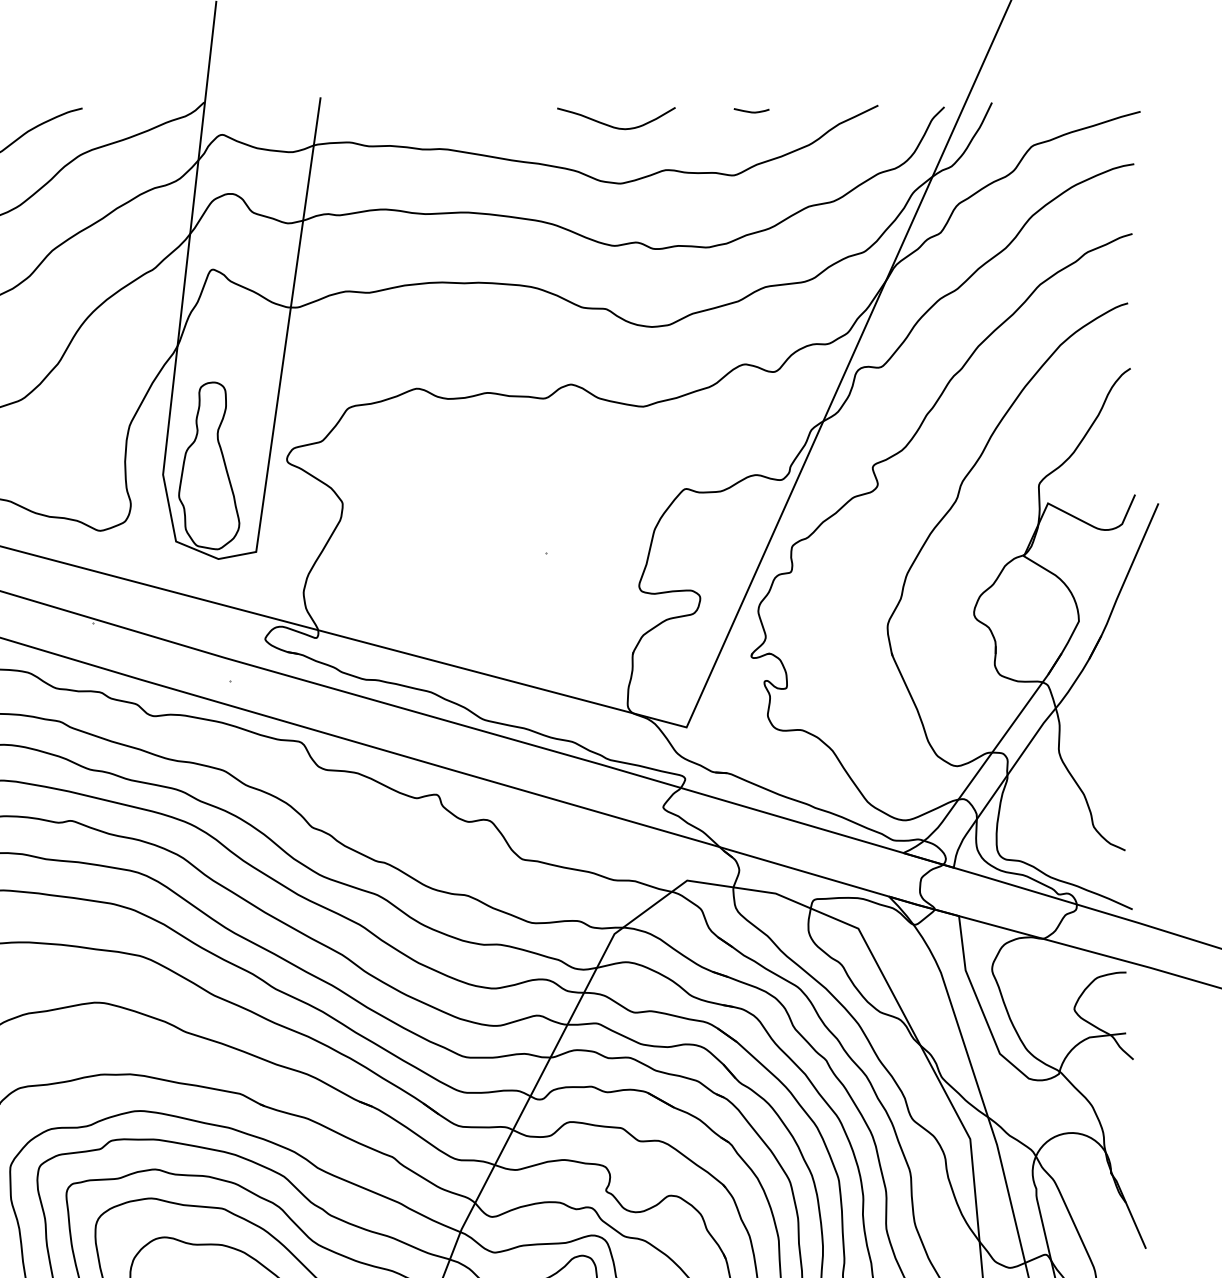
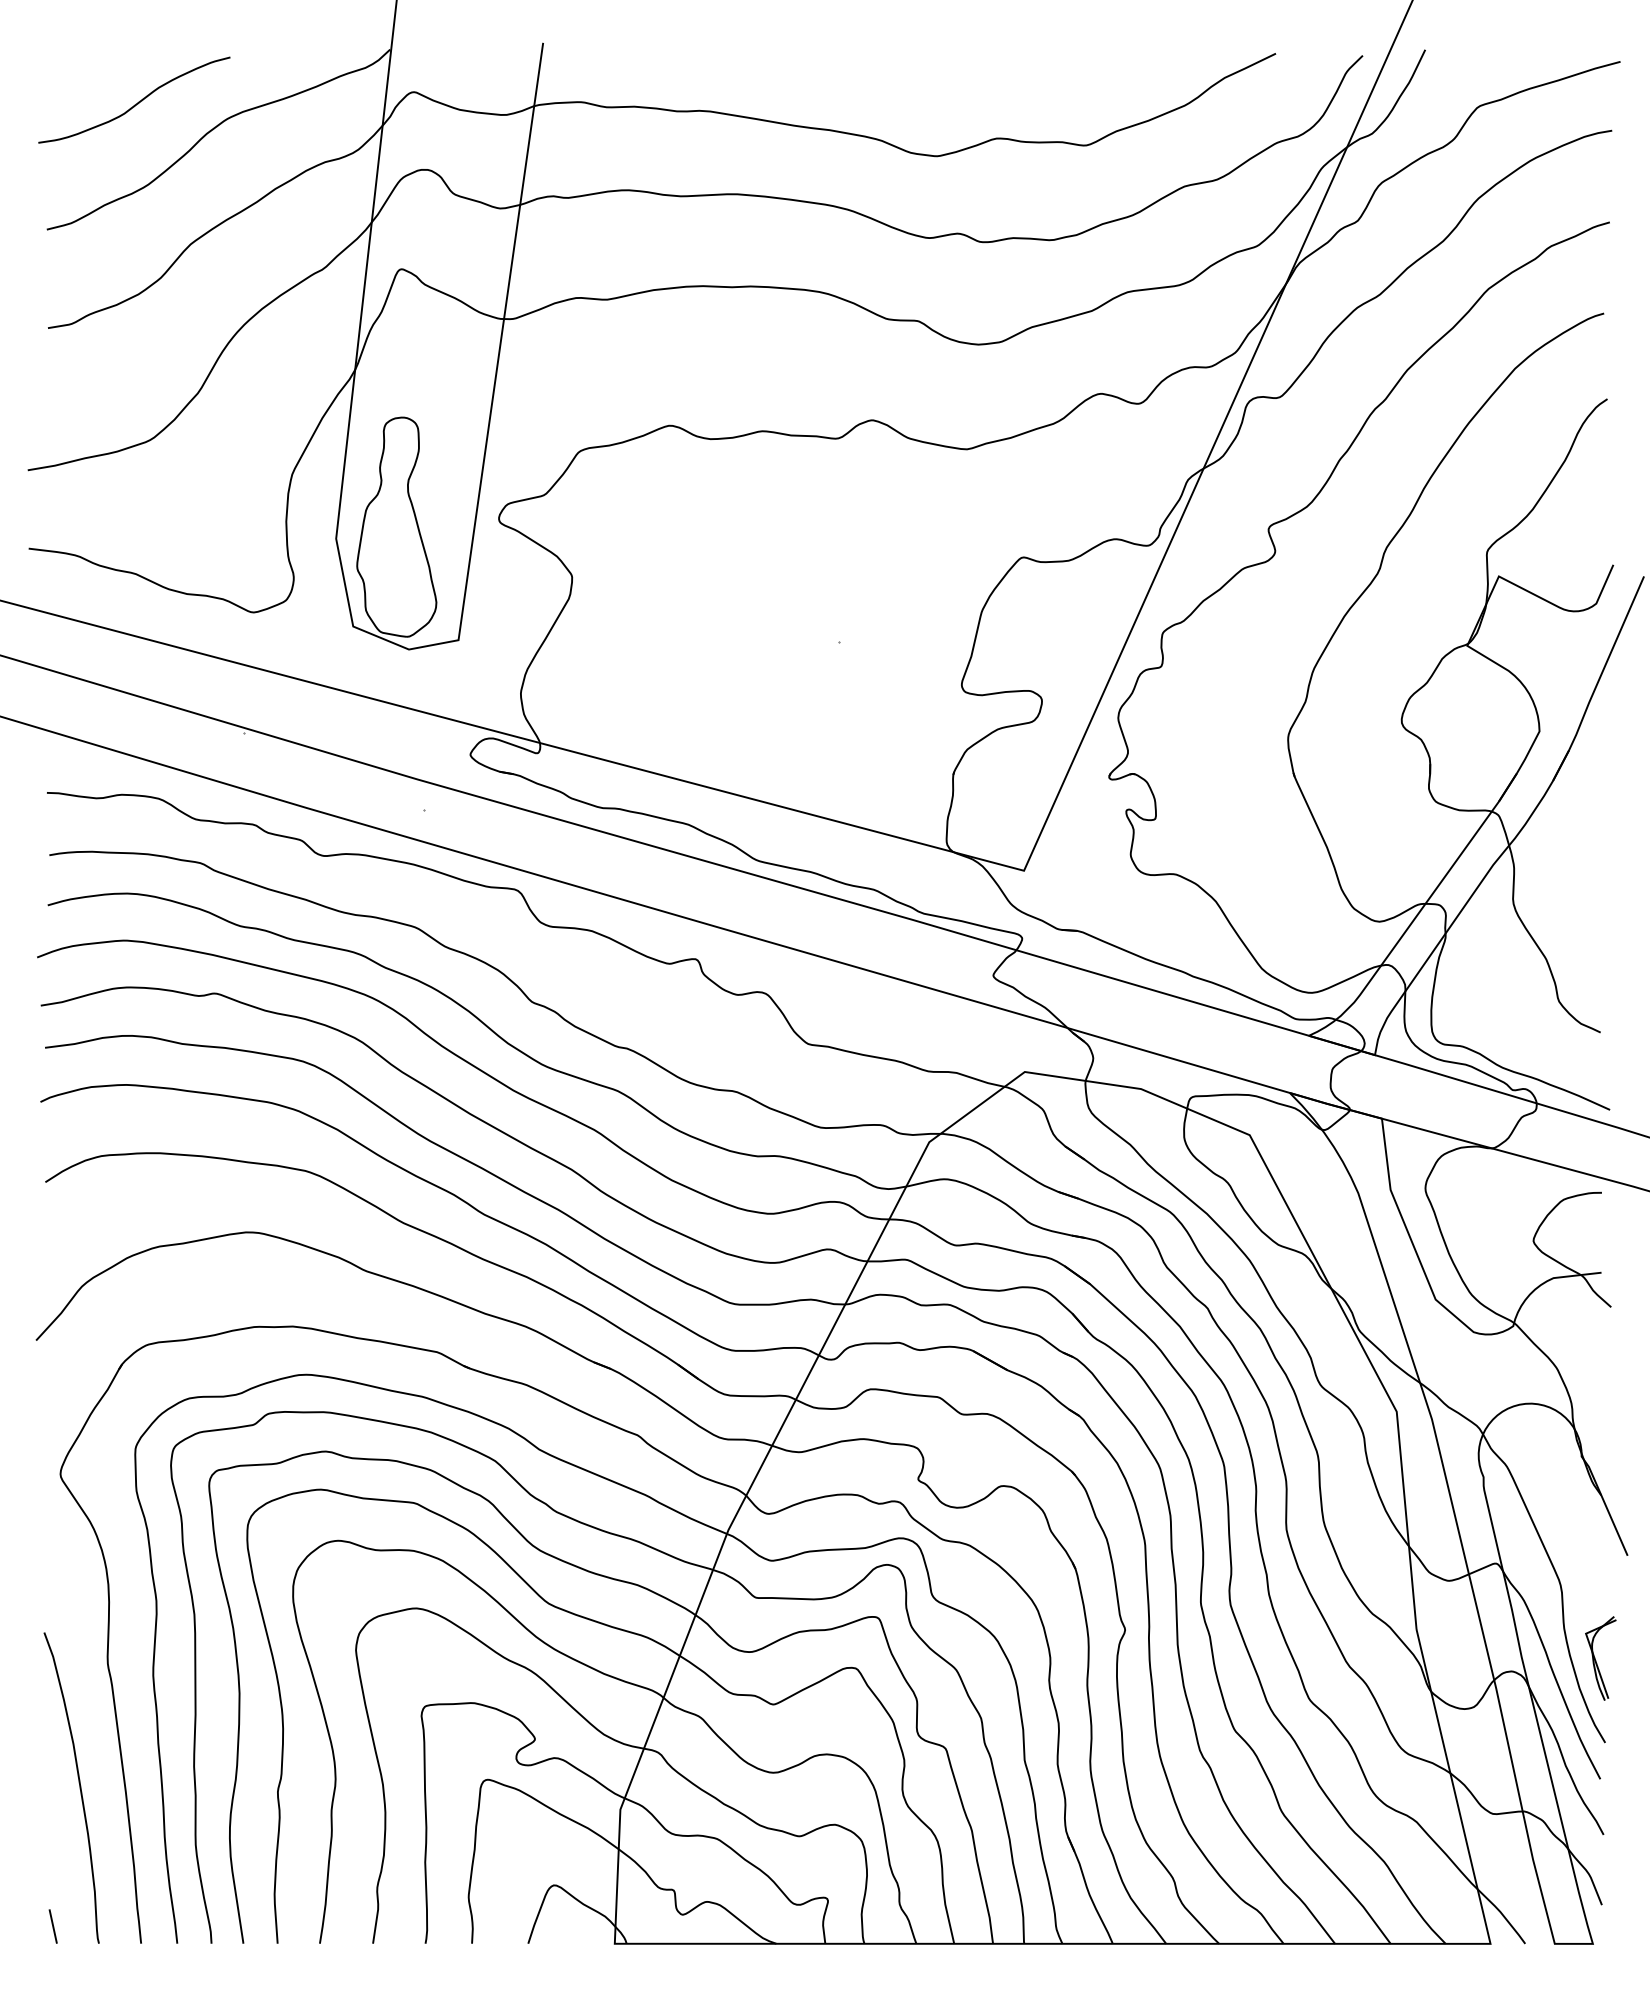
curve: (751, 111) -> (1109, 61), removed
curve: (612, 125) -> (926, 80), removed

